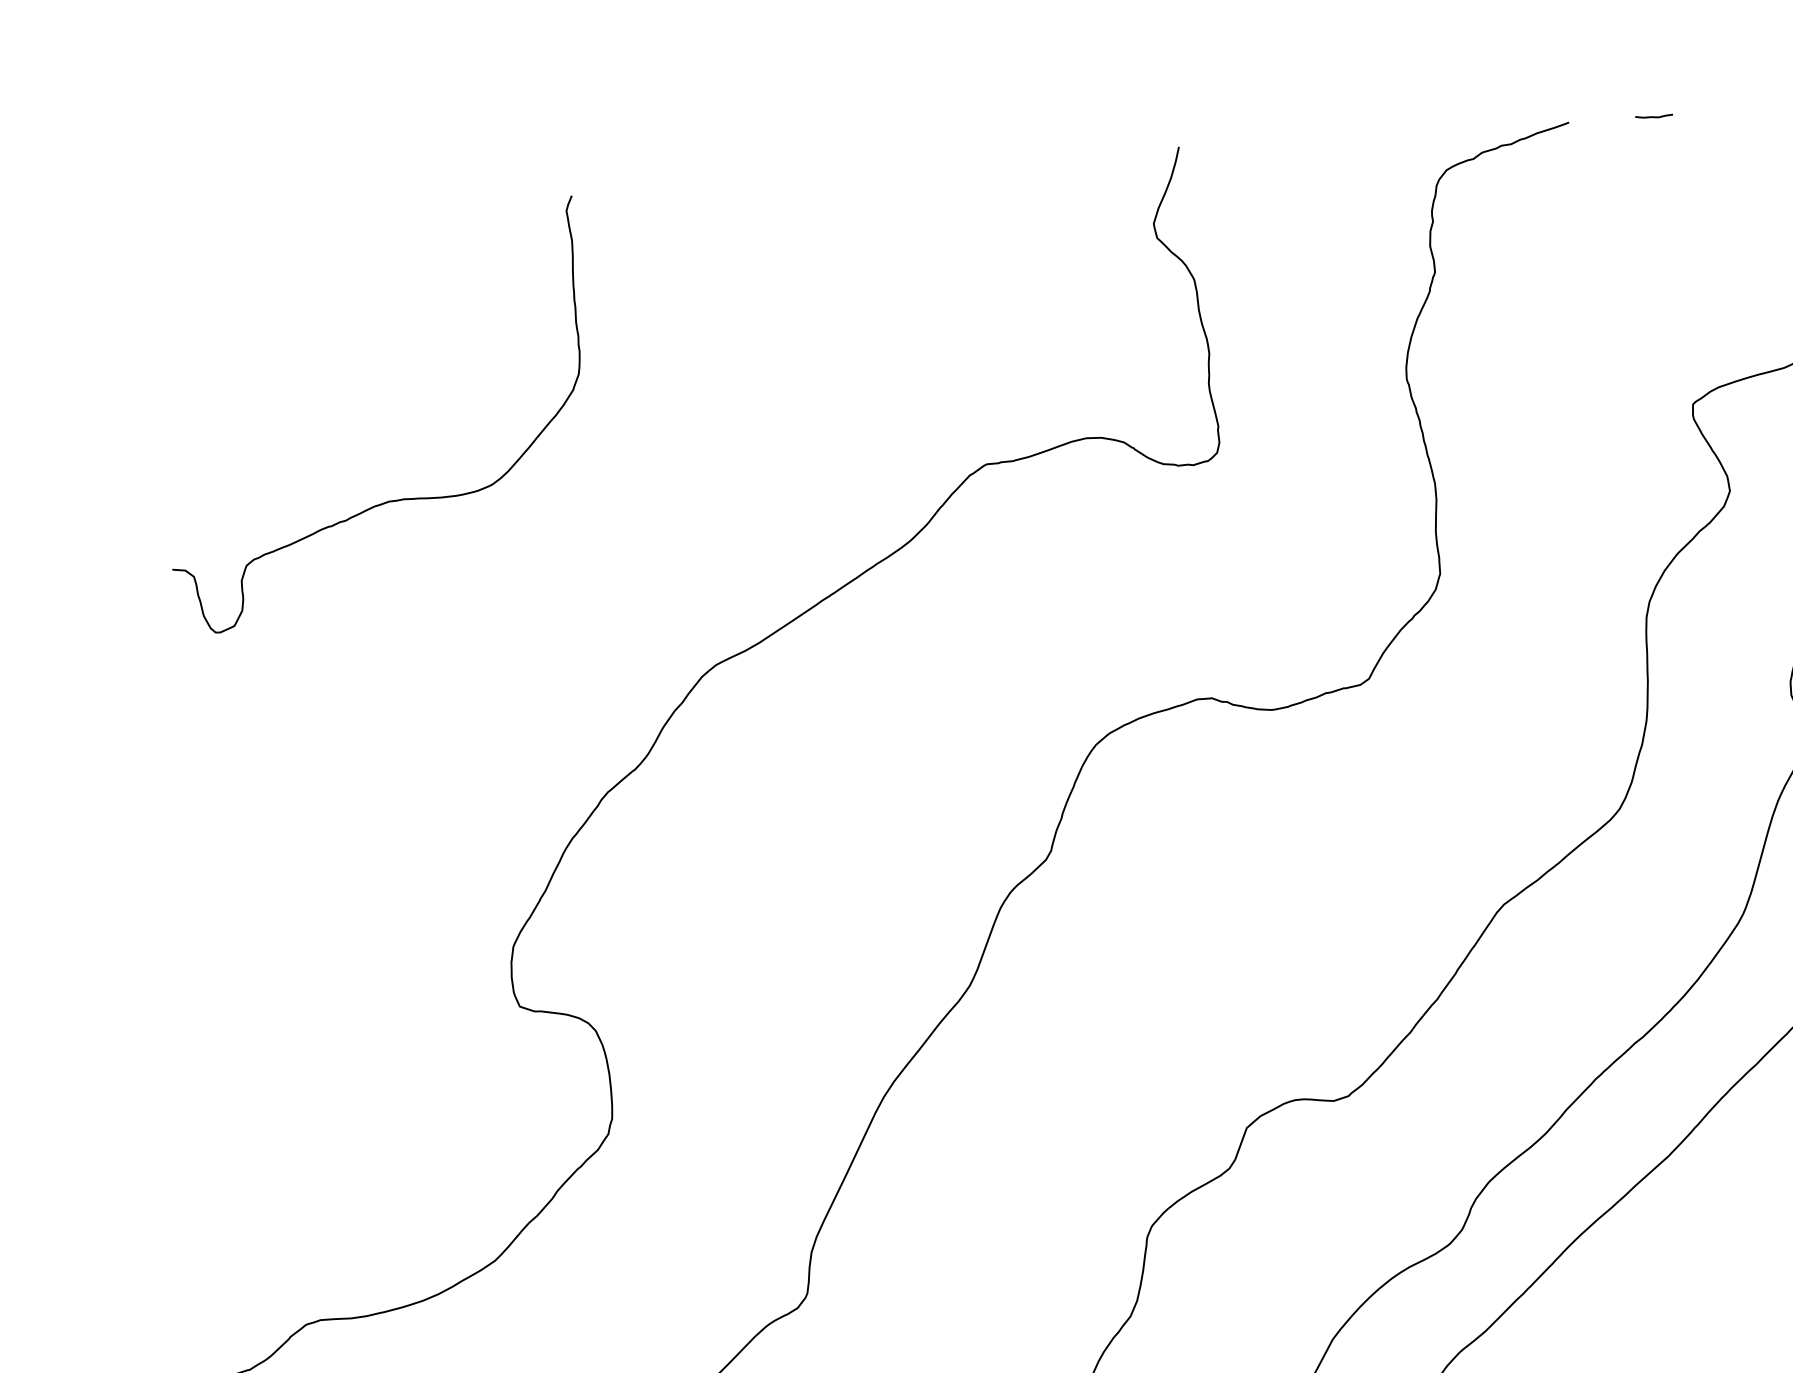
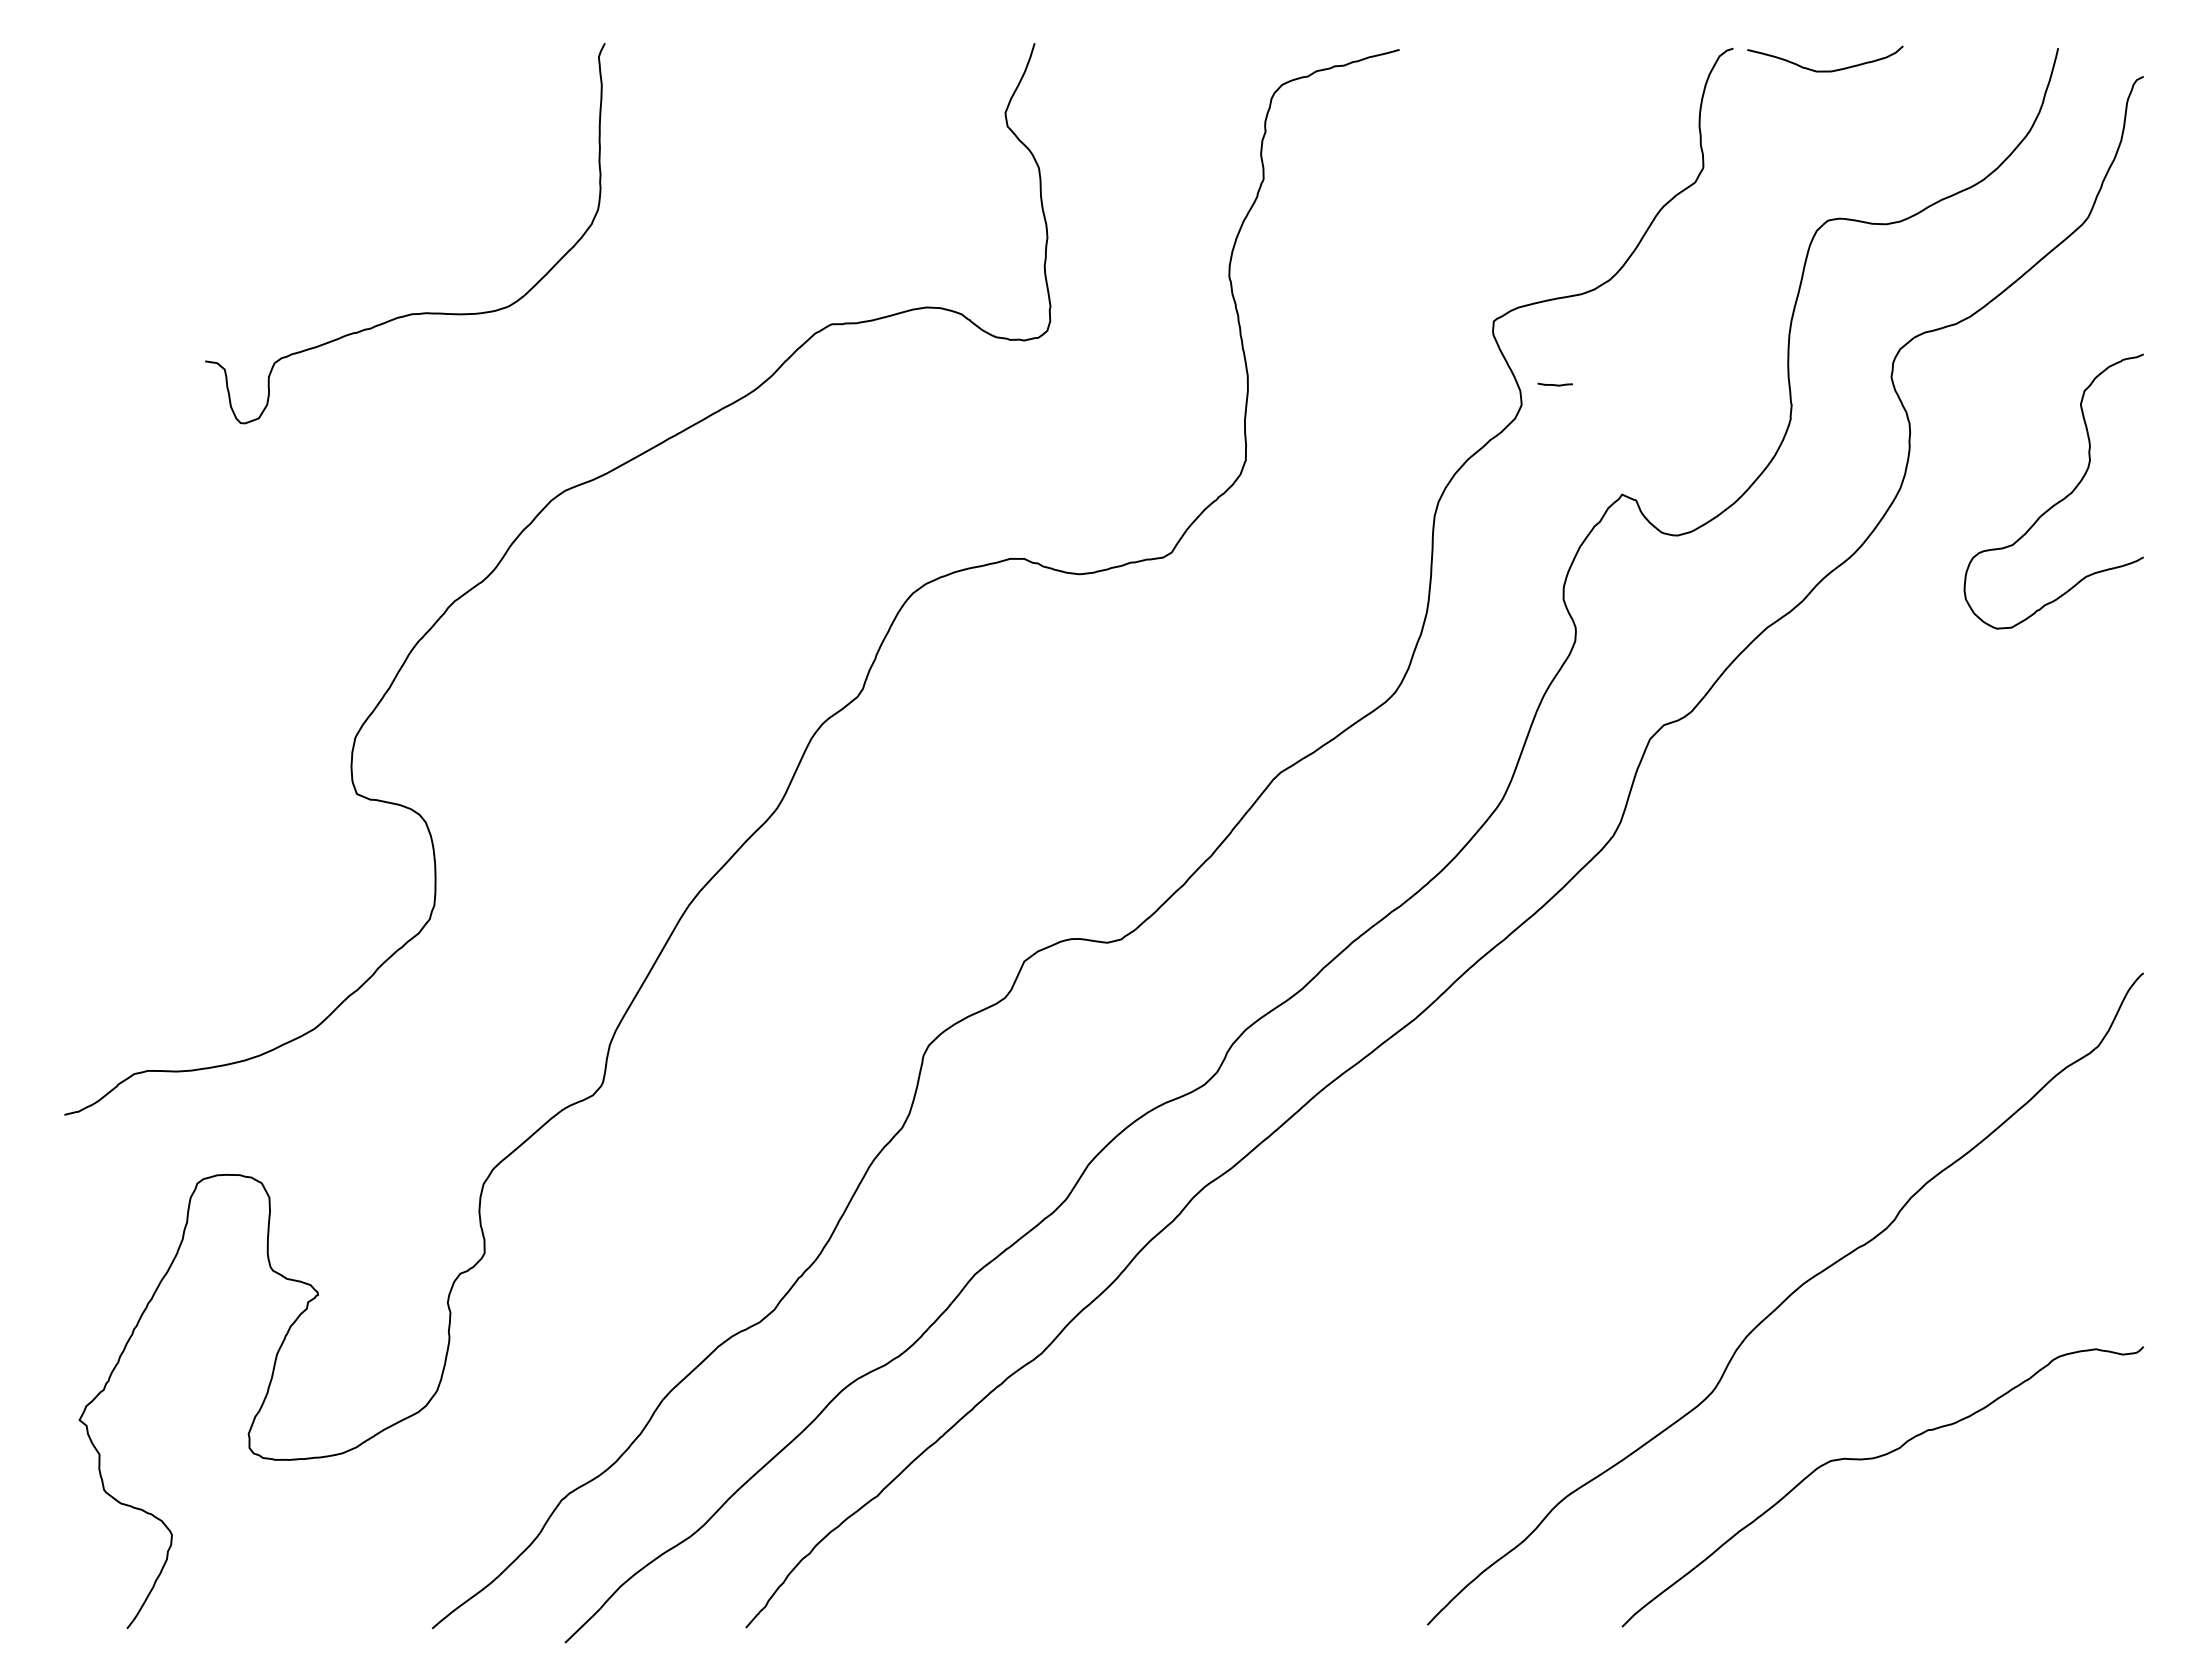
curve: (1653, 116) -> (1554, 384), moved
curve: (387, 500) -> (410, 313), moved

